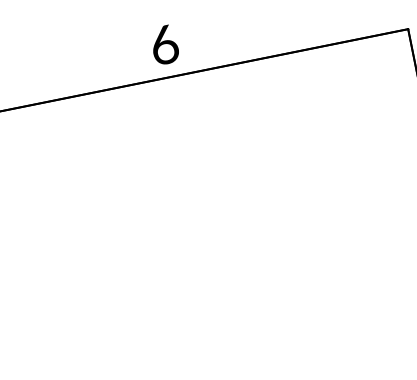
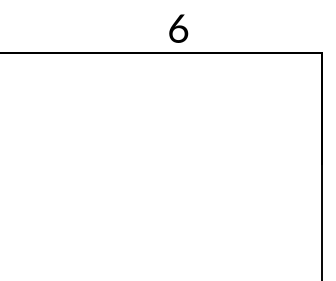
text: (164, 44) -> (178, 28), moved

